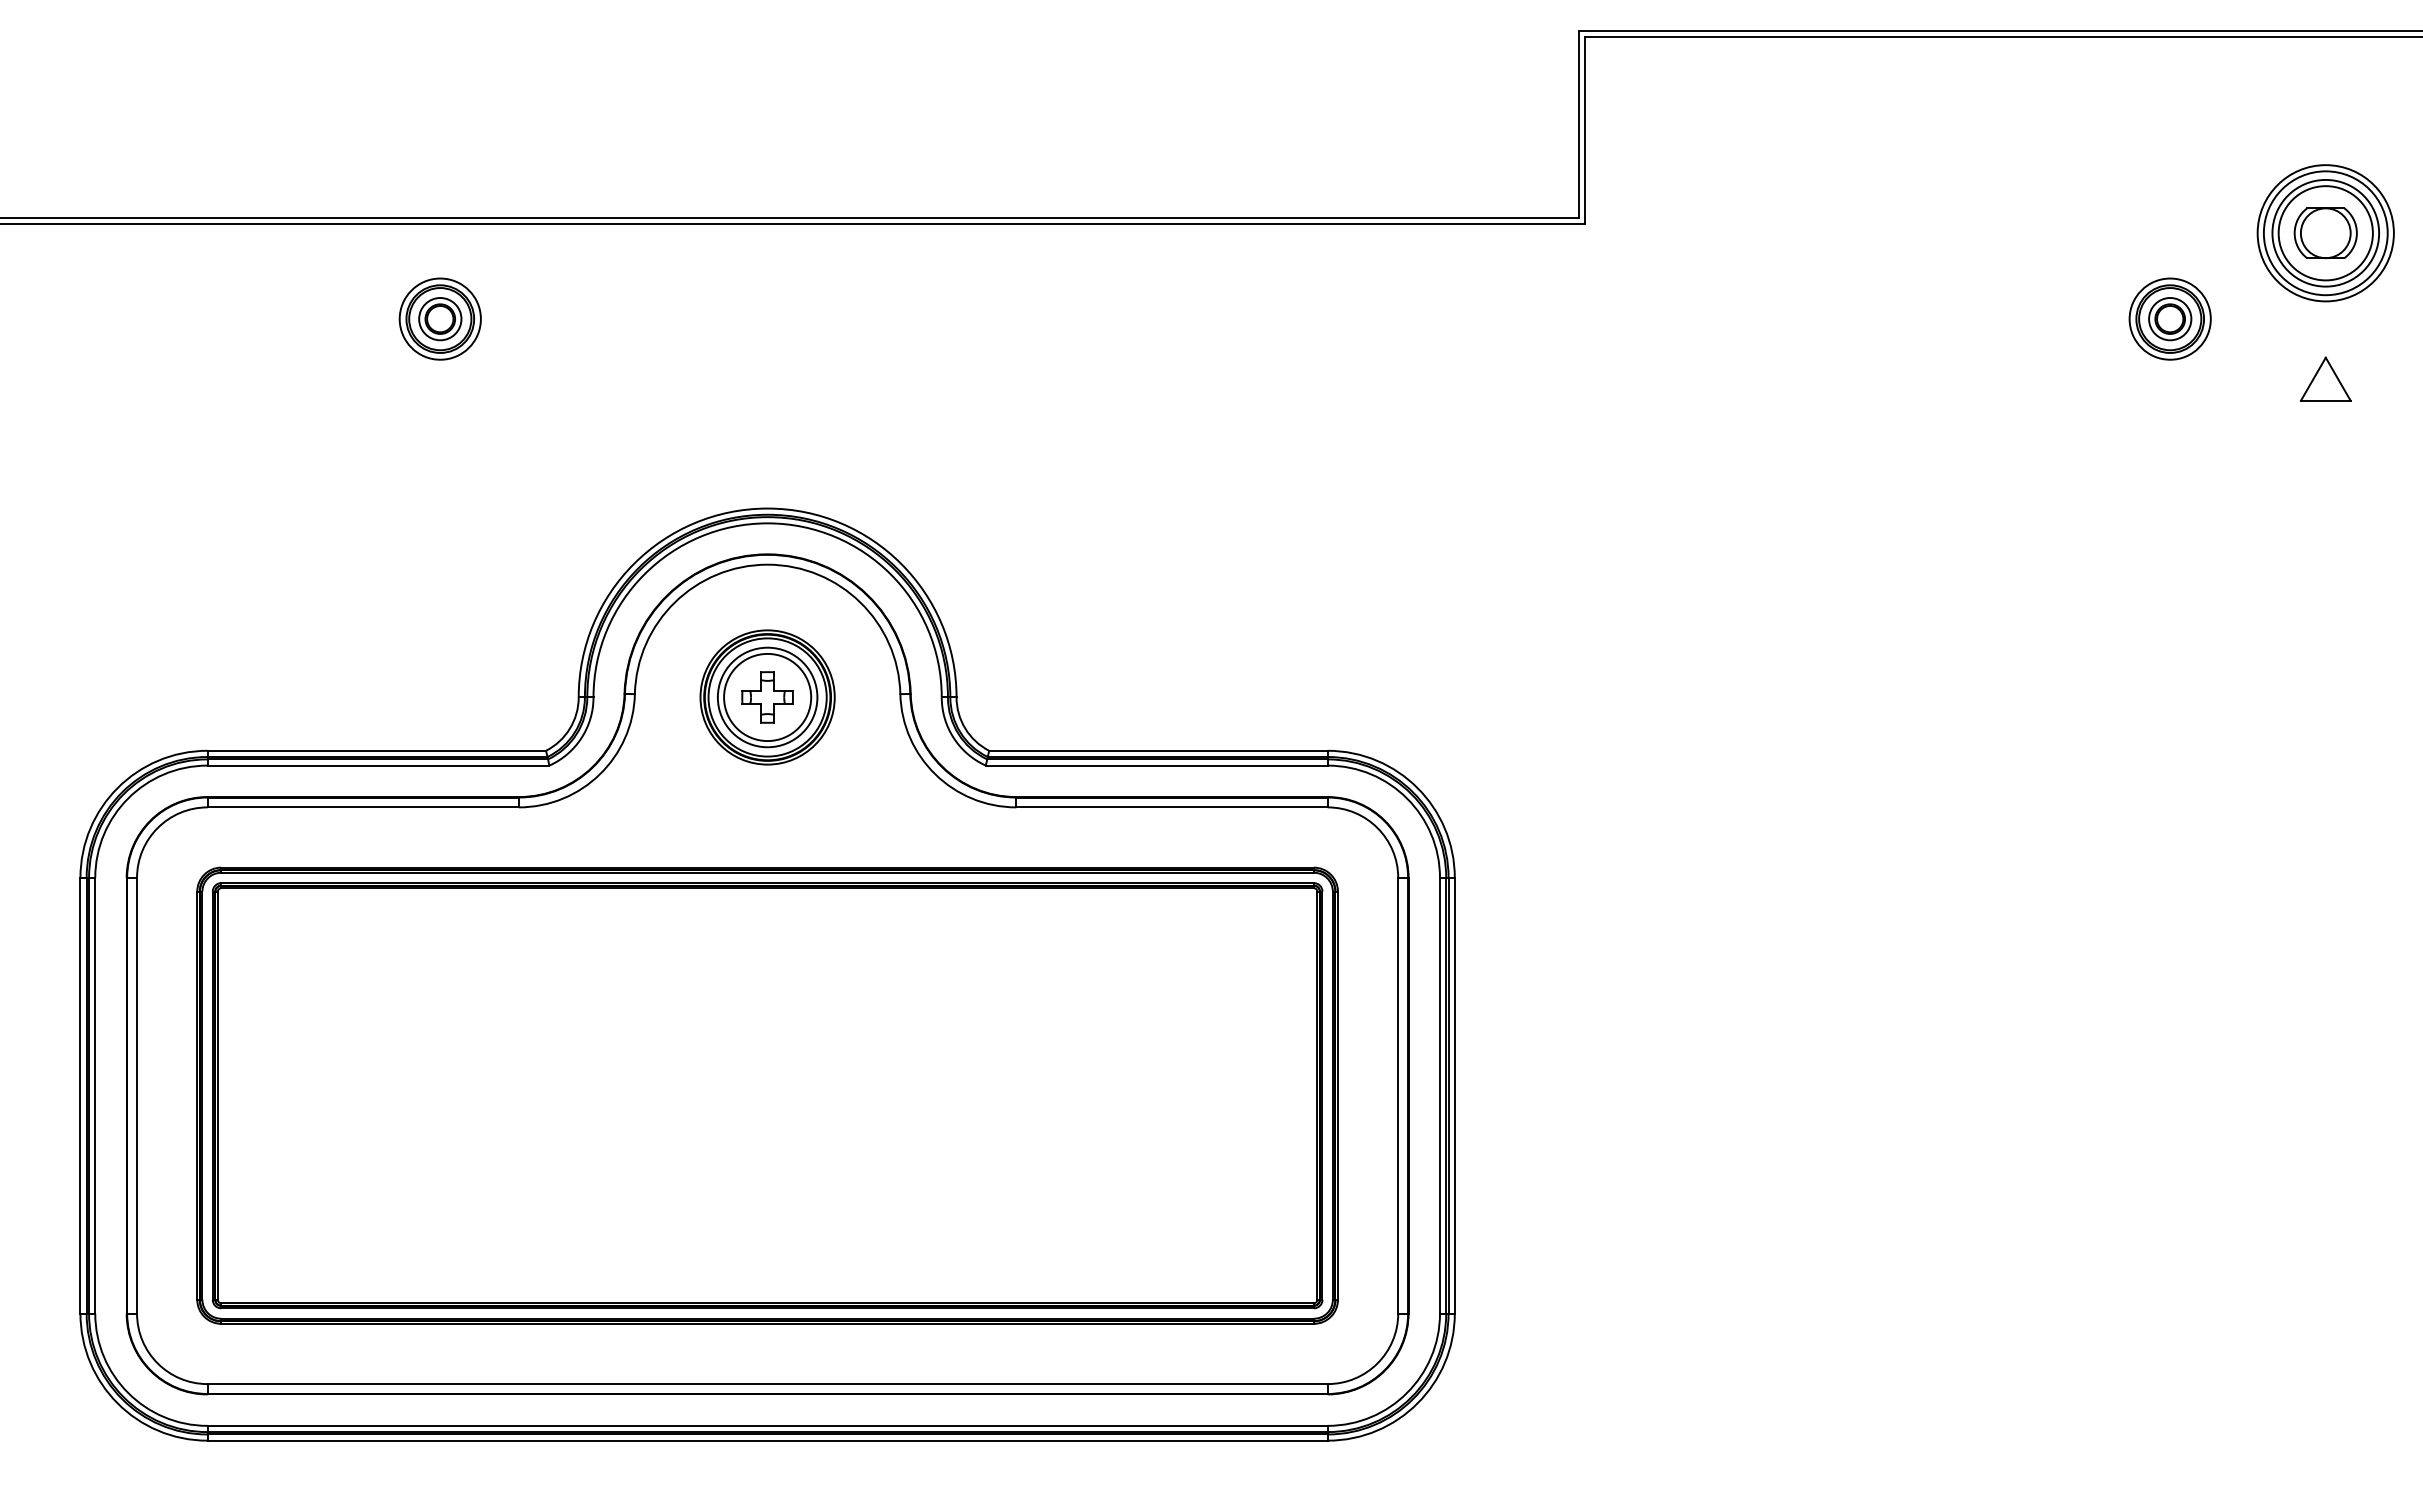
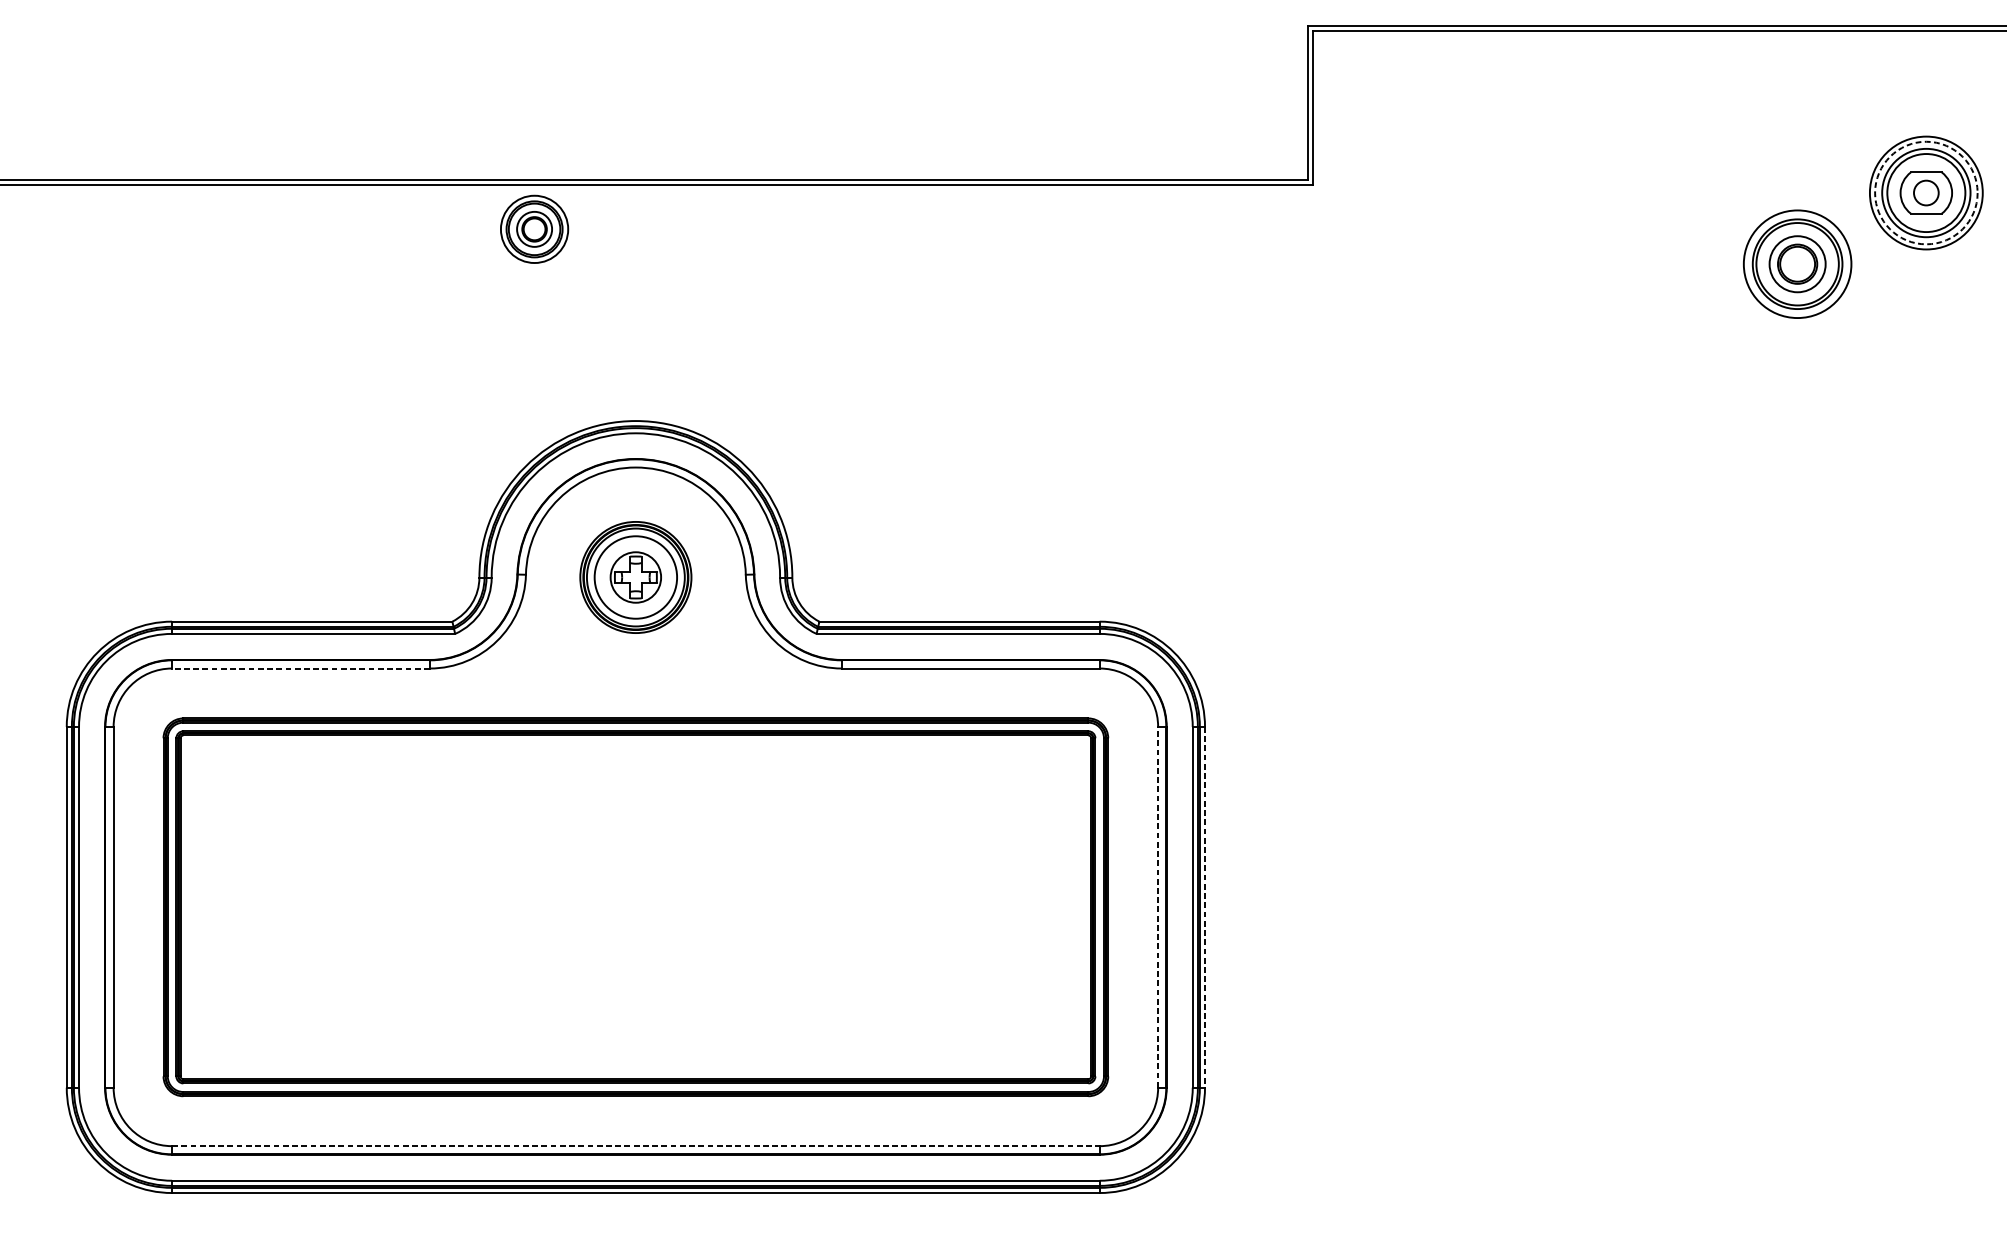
circle: (2325, 233) -> (1926, 193), size x0.6
circle: (2325, 233) -> (1926, 193), solid -> dashed
part: (439, 318) -> (533, 228), moved
part: (2169, 318) -> (1796, 263), size x1.6
part: (2325, 378) -> (1926, 313), removed
circle: (767, 697) -> (635, 577), size x0.7
line: (363, 807) -> (301, 668), solid -> dashed
line: (1398, 1095) -> (1158, 907), solid -> dashed
line: (1454, 1095) -> (1204, 907), solid -> dashed
line: (768, 1384) -> (636, 1146), solid -> dashed

